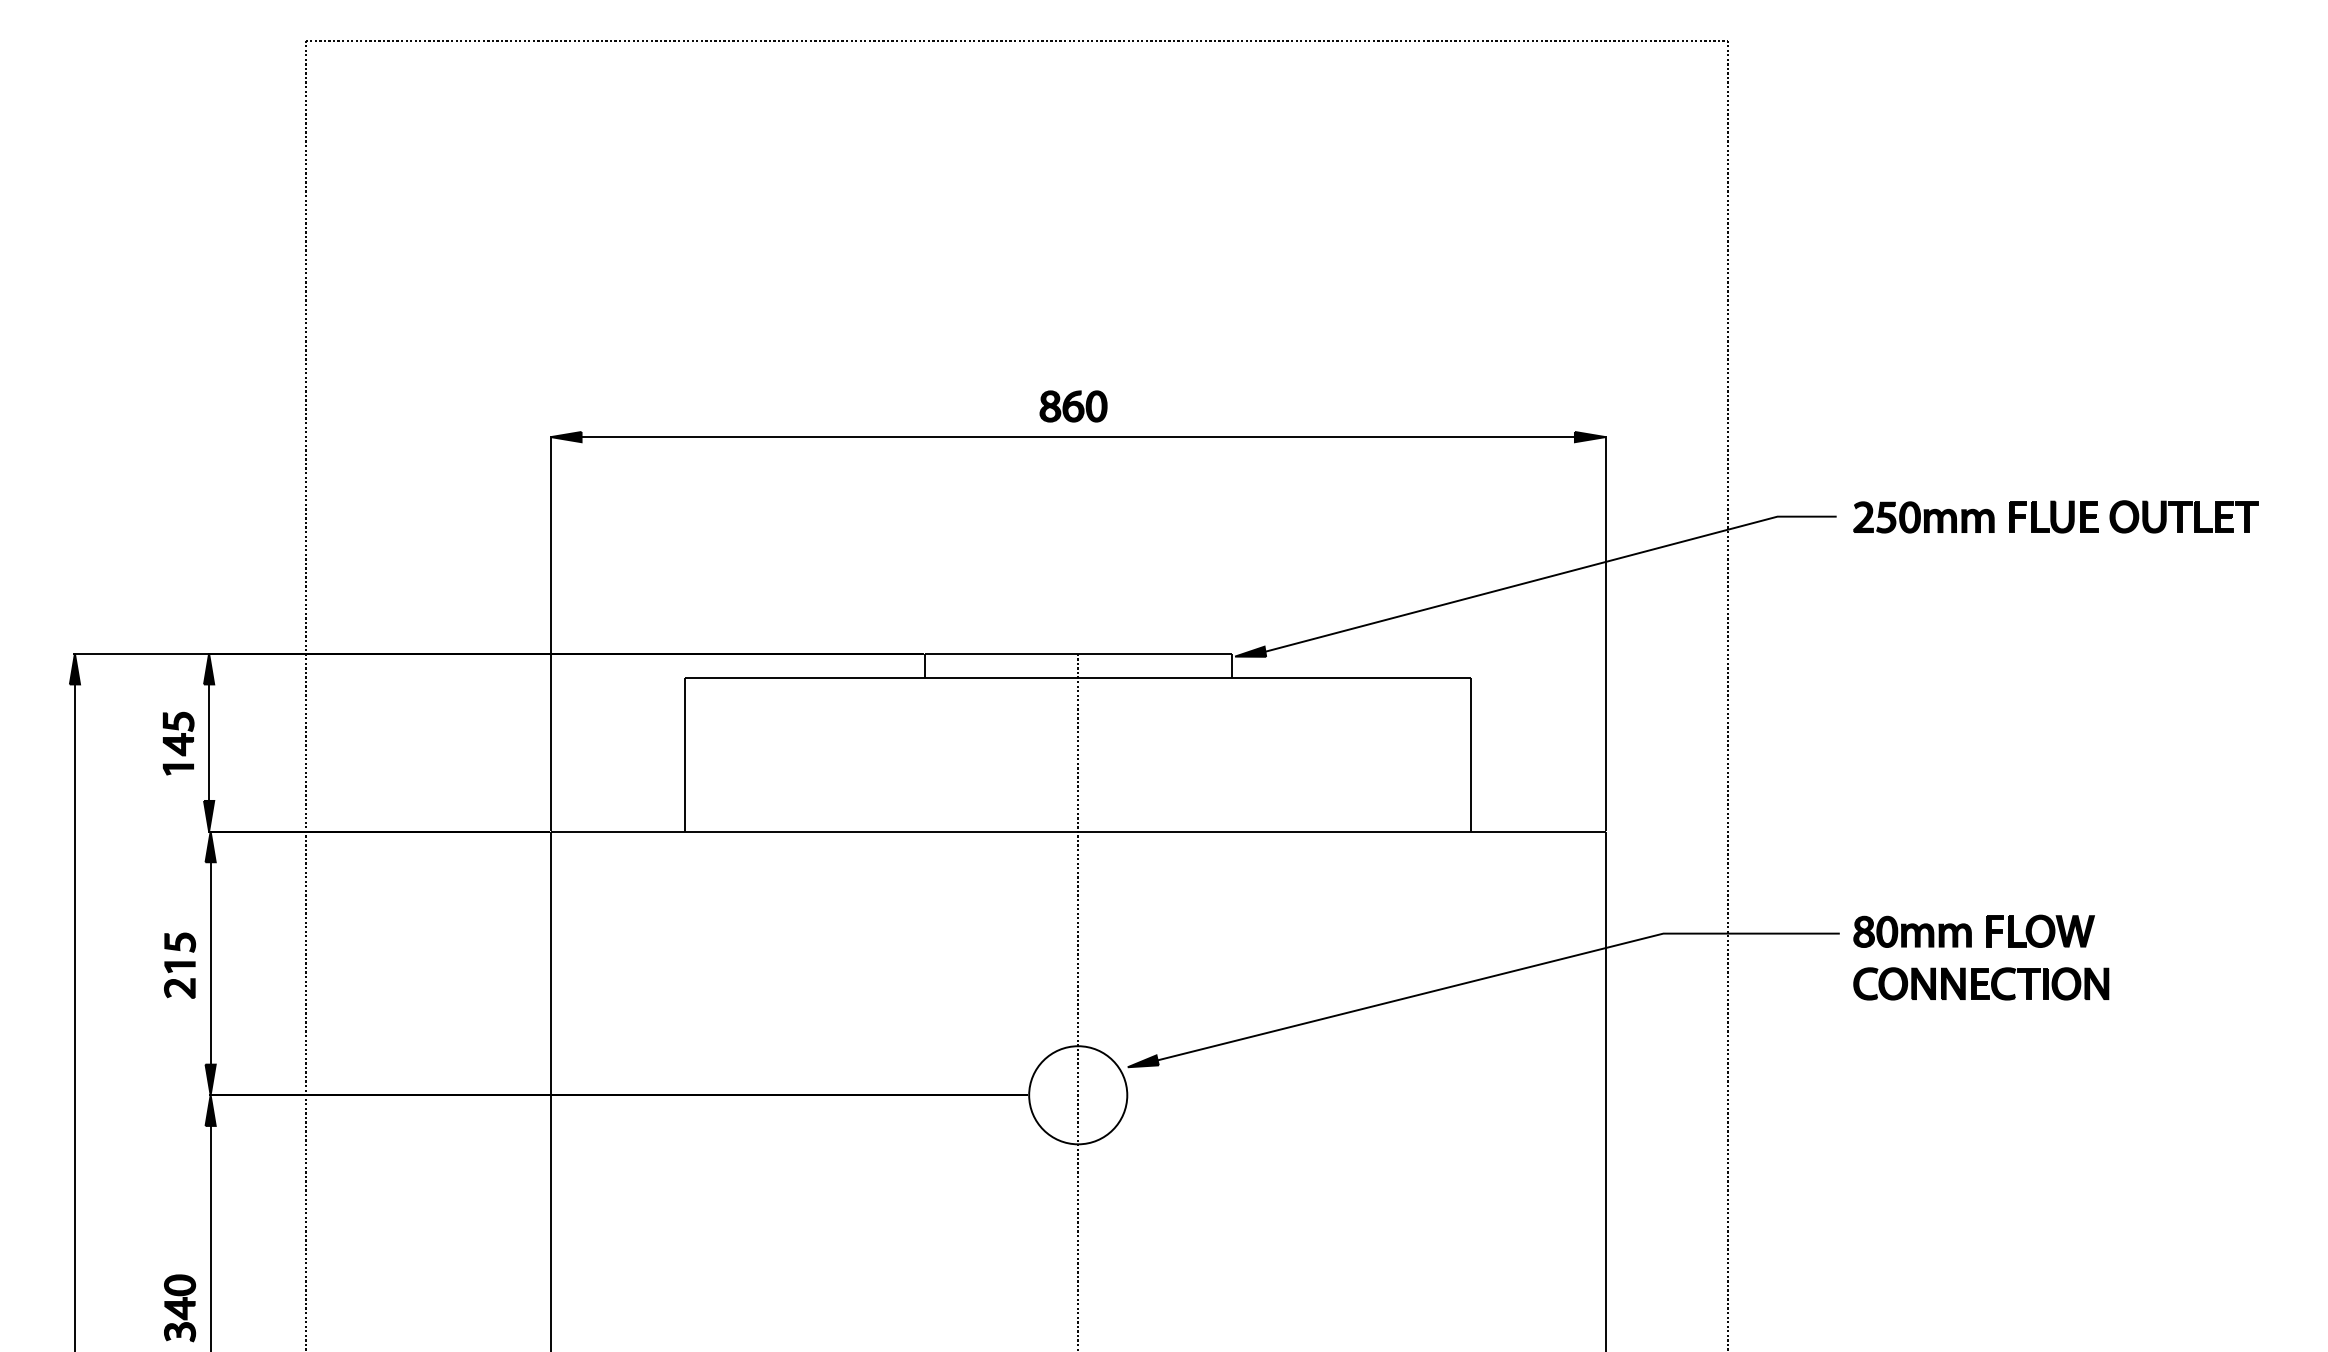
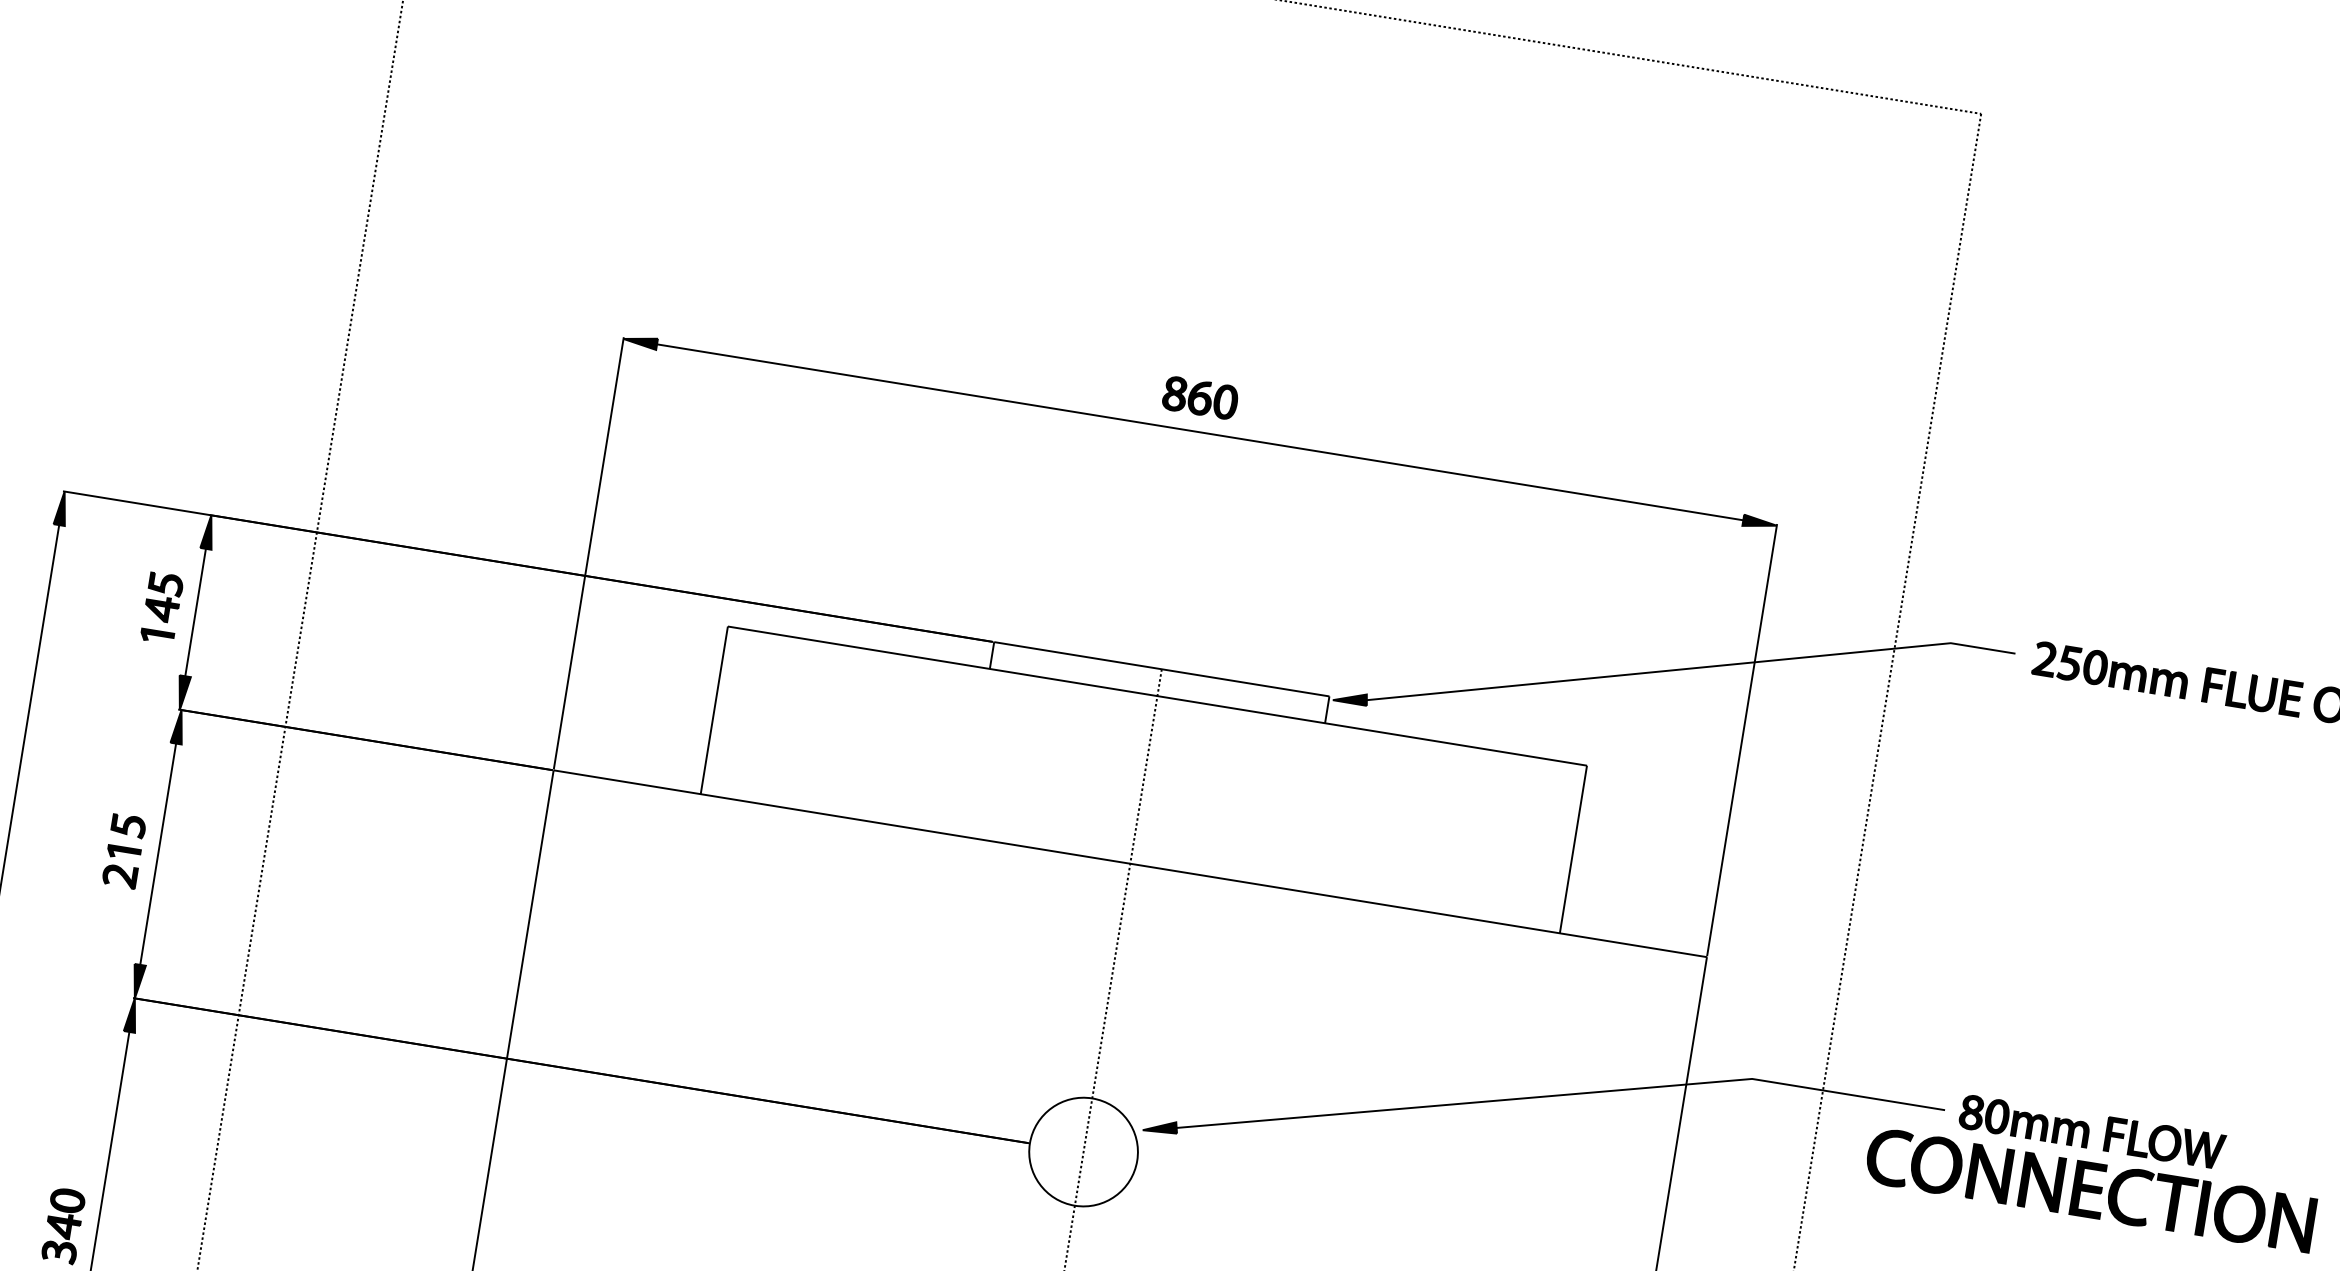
part: (1981, 983) -> (2091, 1189), size x1.6

